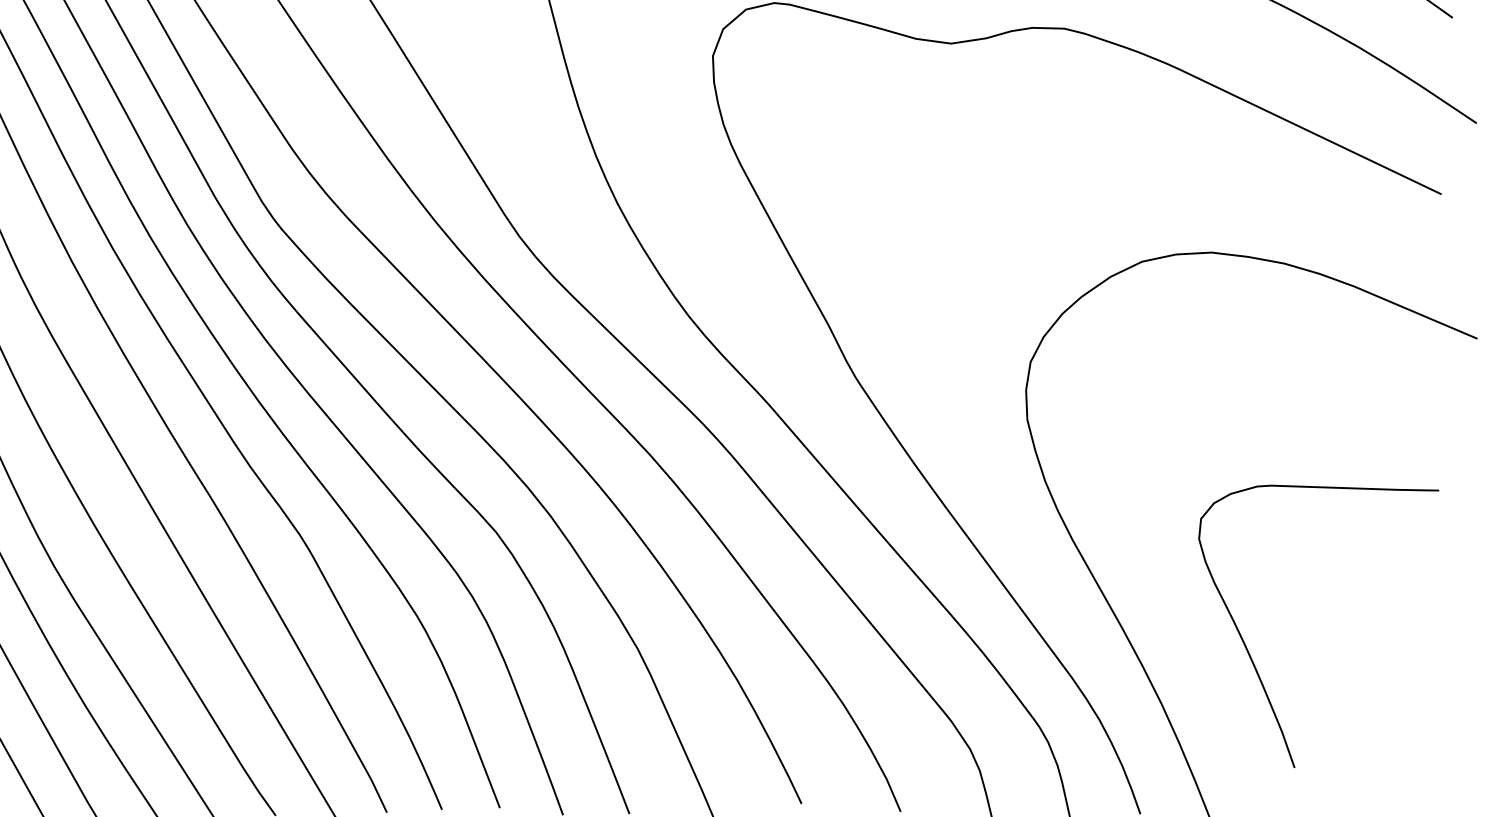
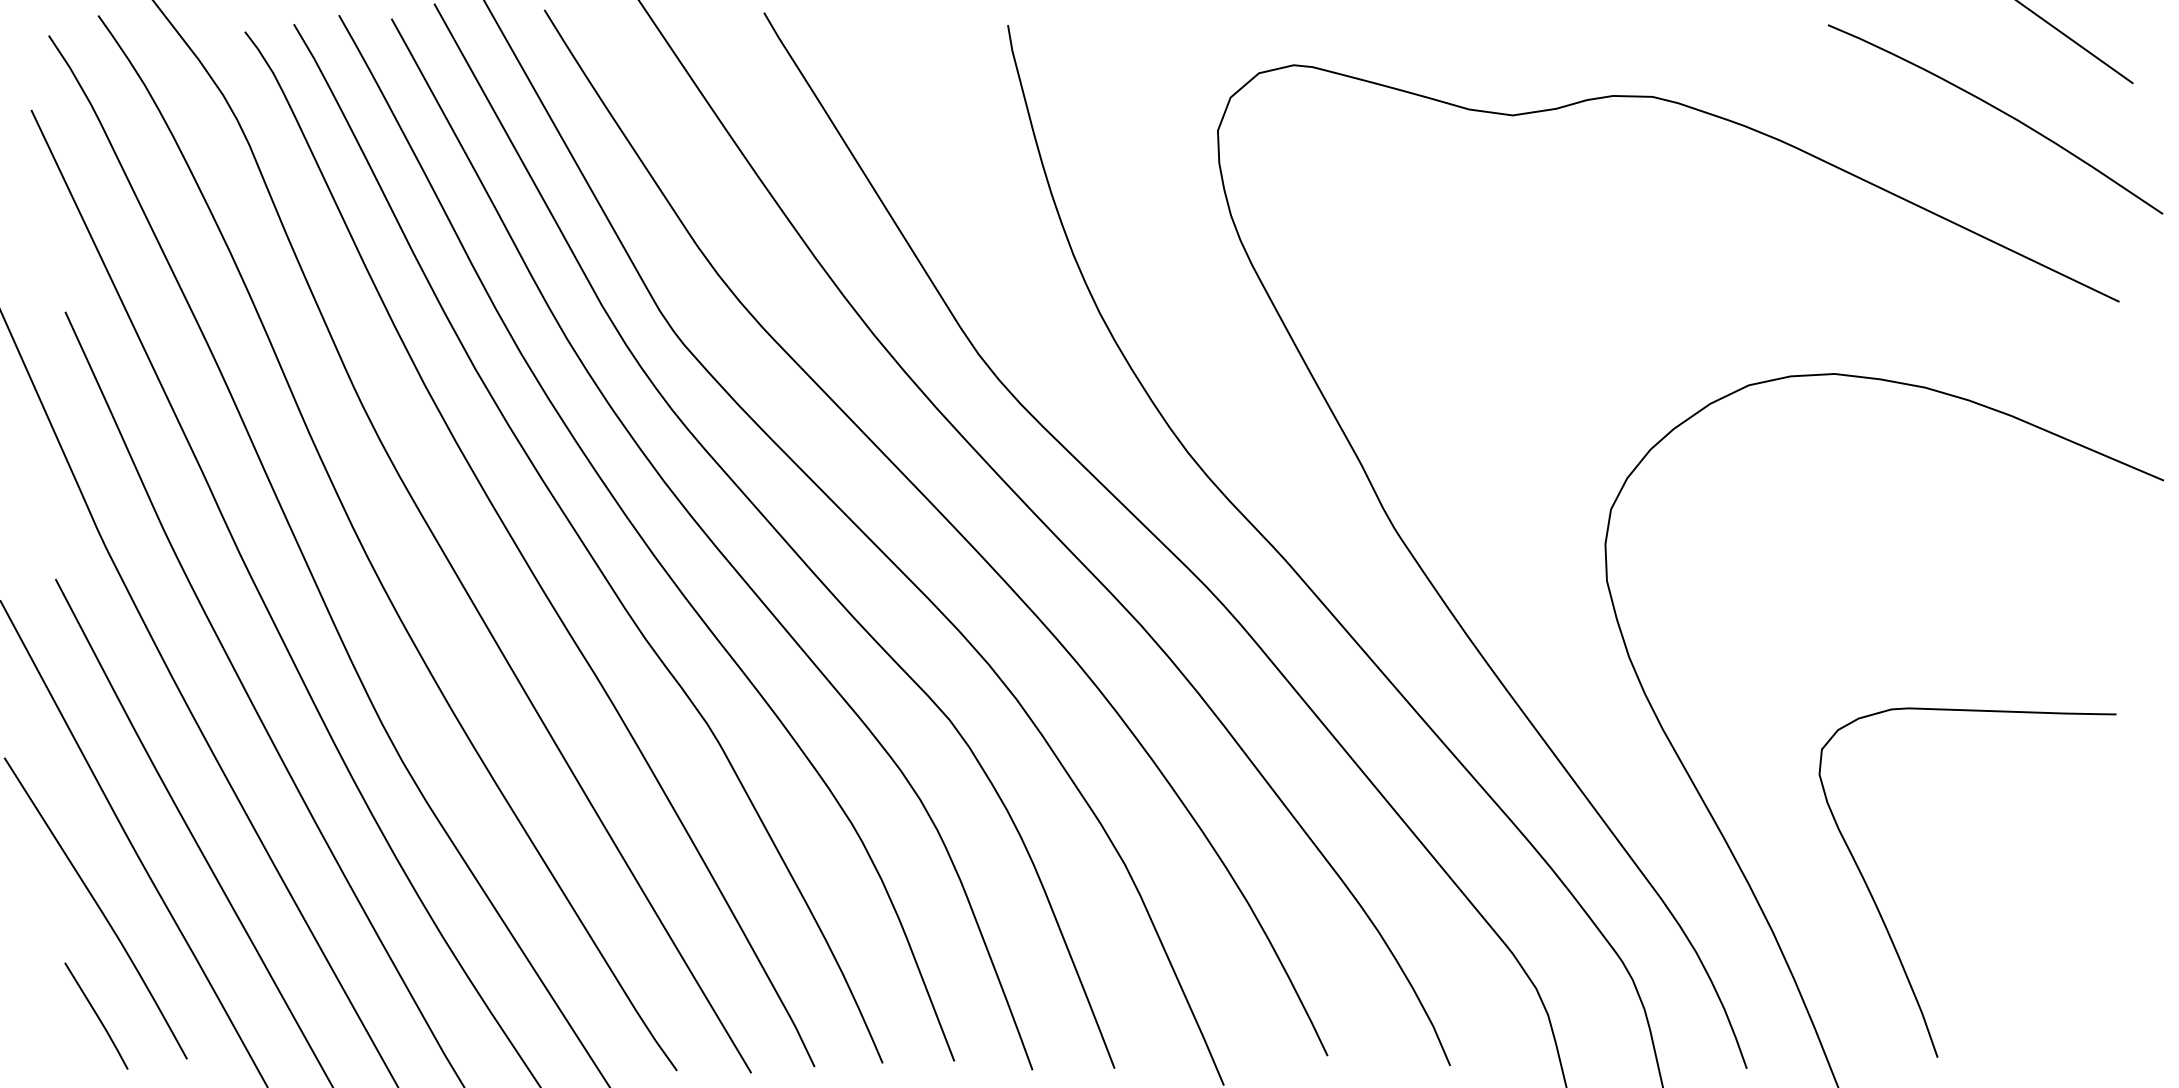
curve: (1250, 653) -> (1882, 916), moved

